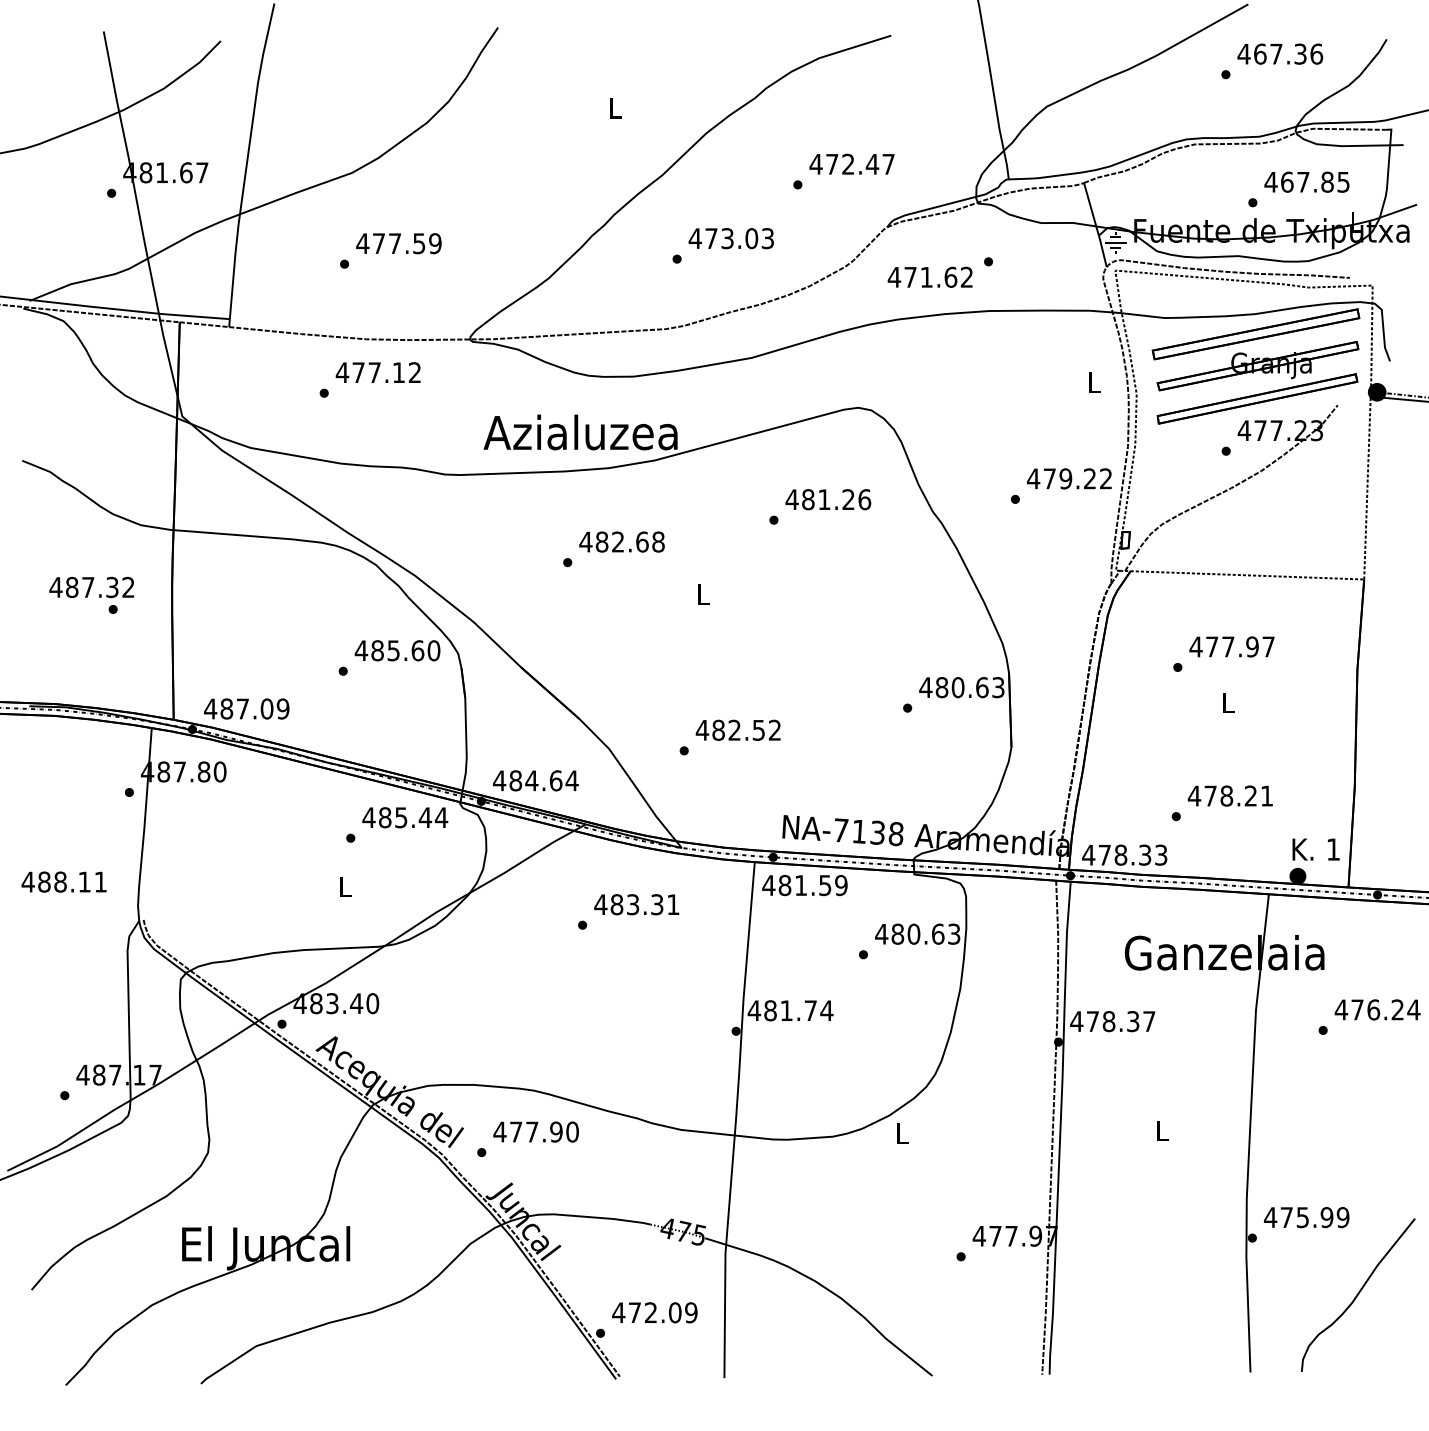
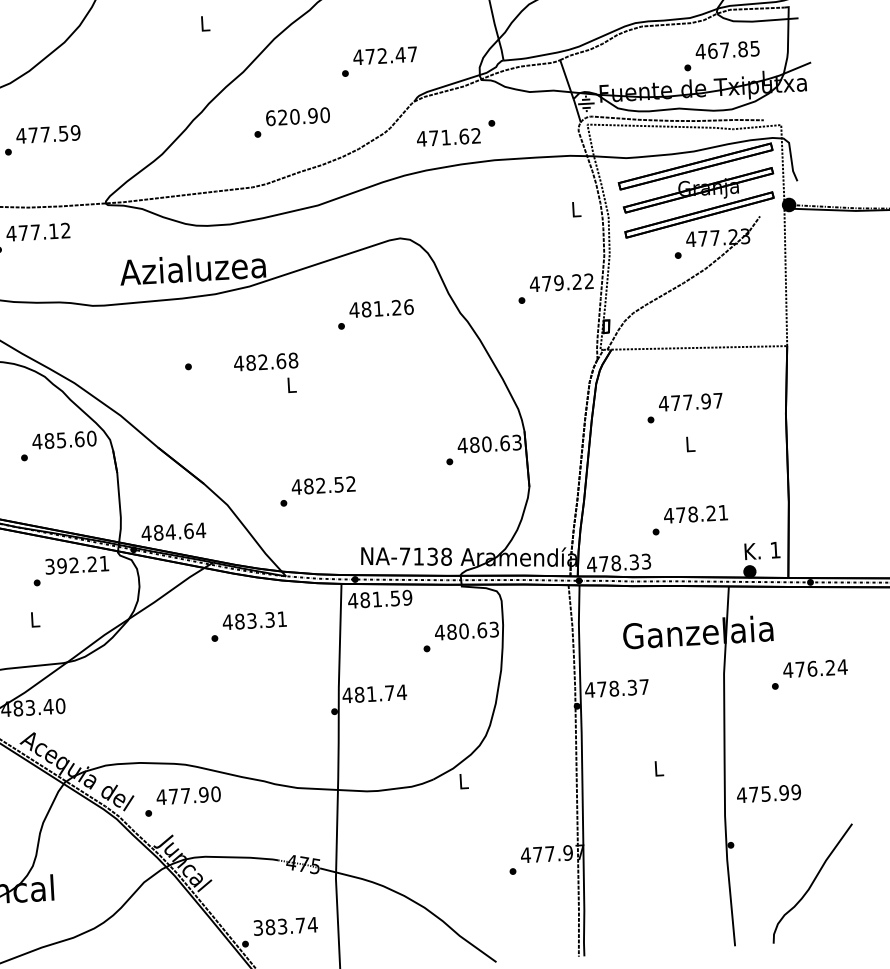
text: (731, 238) -> (297, 116), 473.03 -> 620.90
text: (621, 541) -> (265, 361), moved
text: (405, 817) -> (77, 565), 485.44 -> 392.21
text: (1306, 1217) -> (768, 793), moved
text: (654, 1312) -> (285, 926), 472.09 -> 383.74

